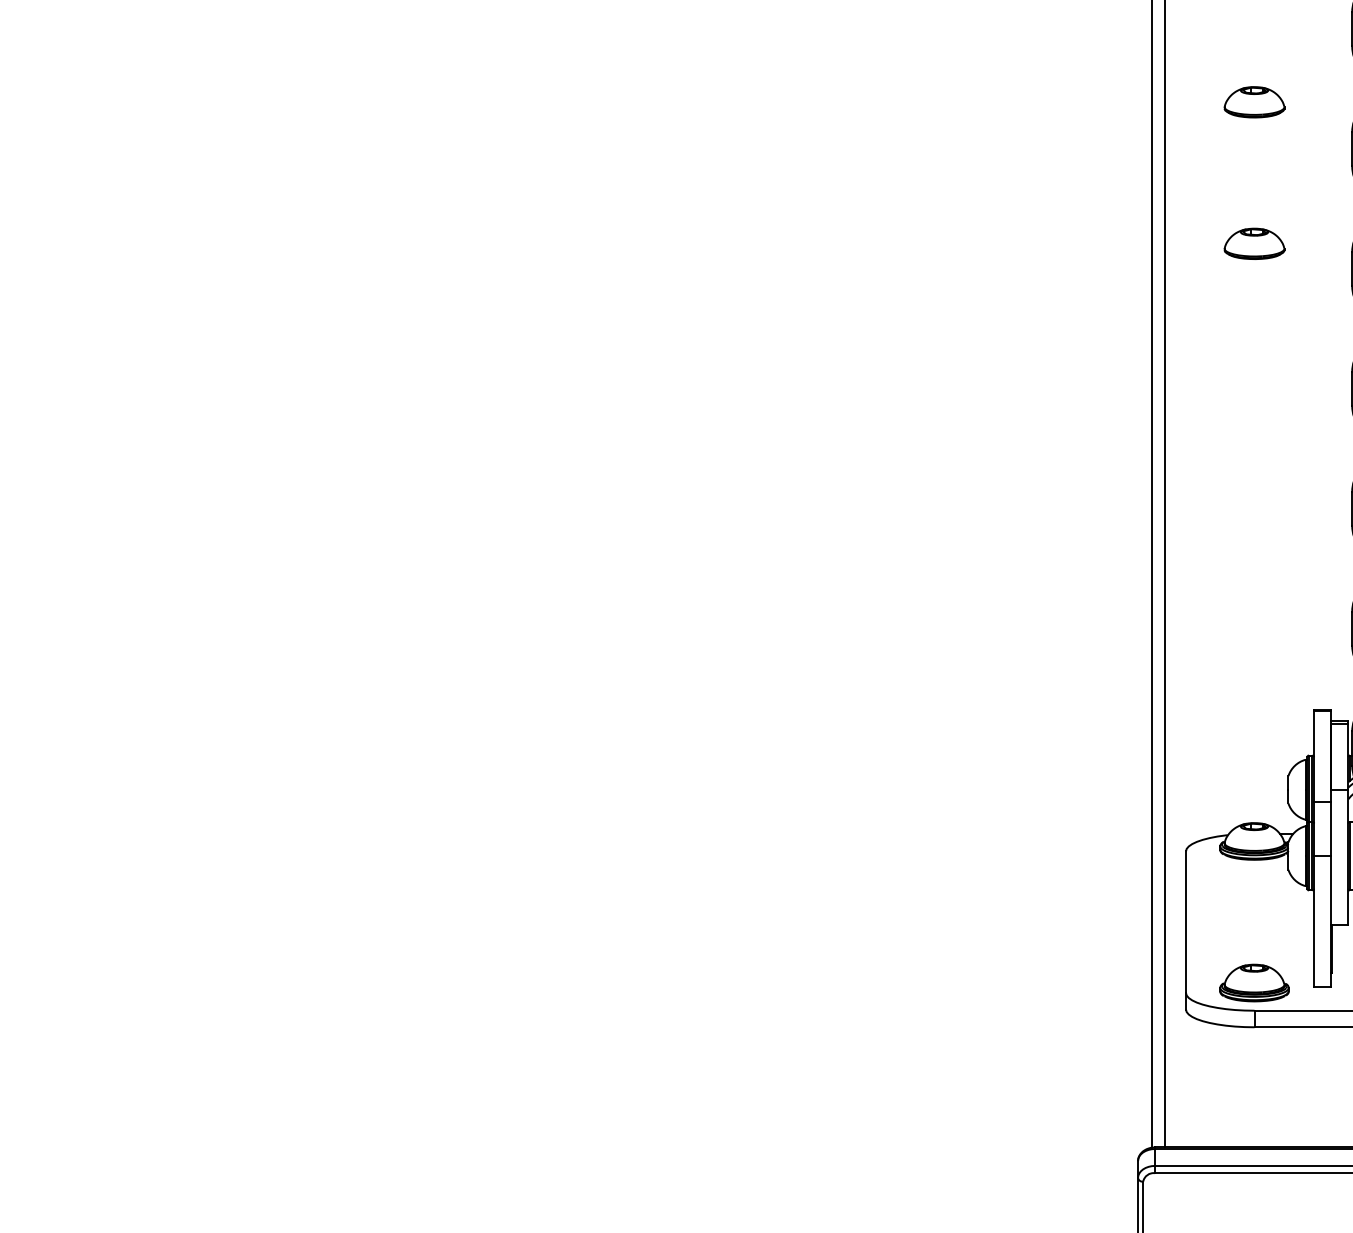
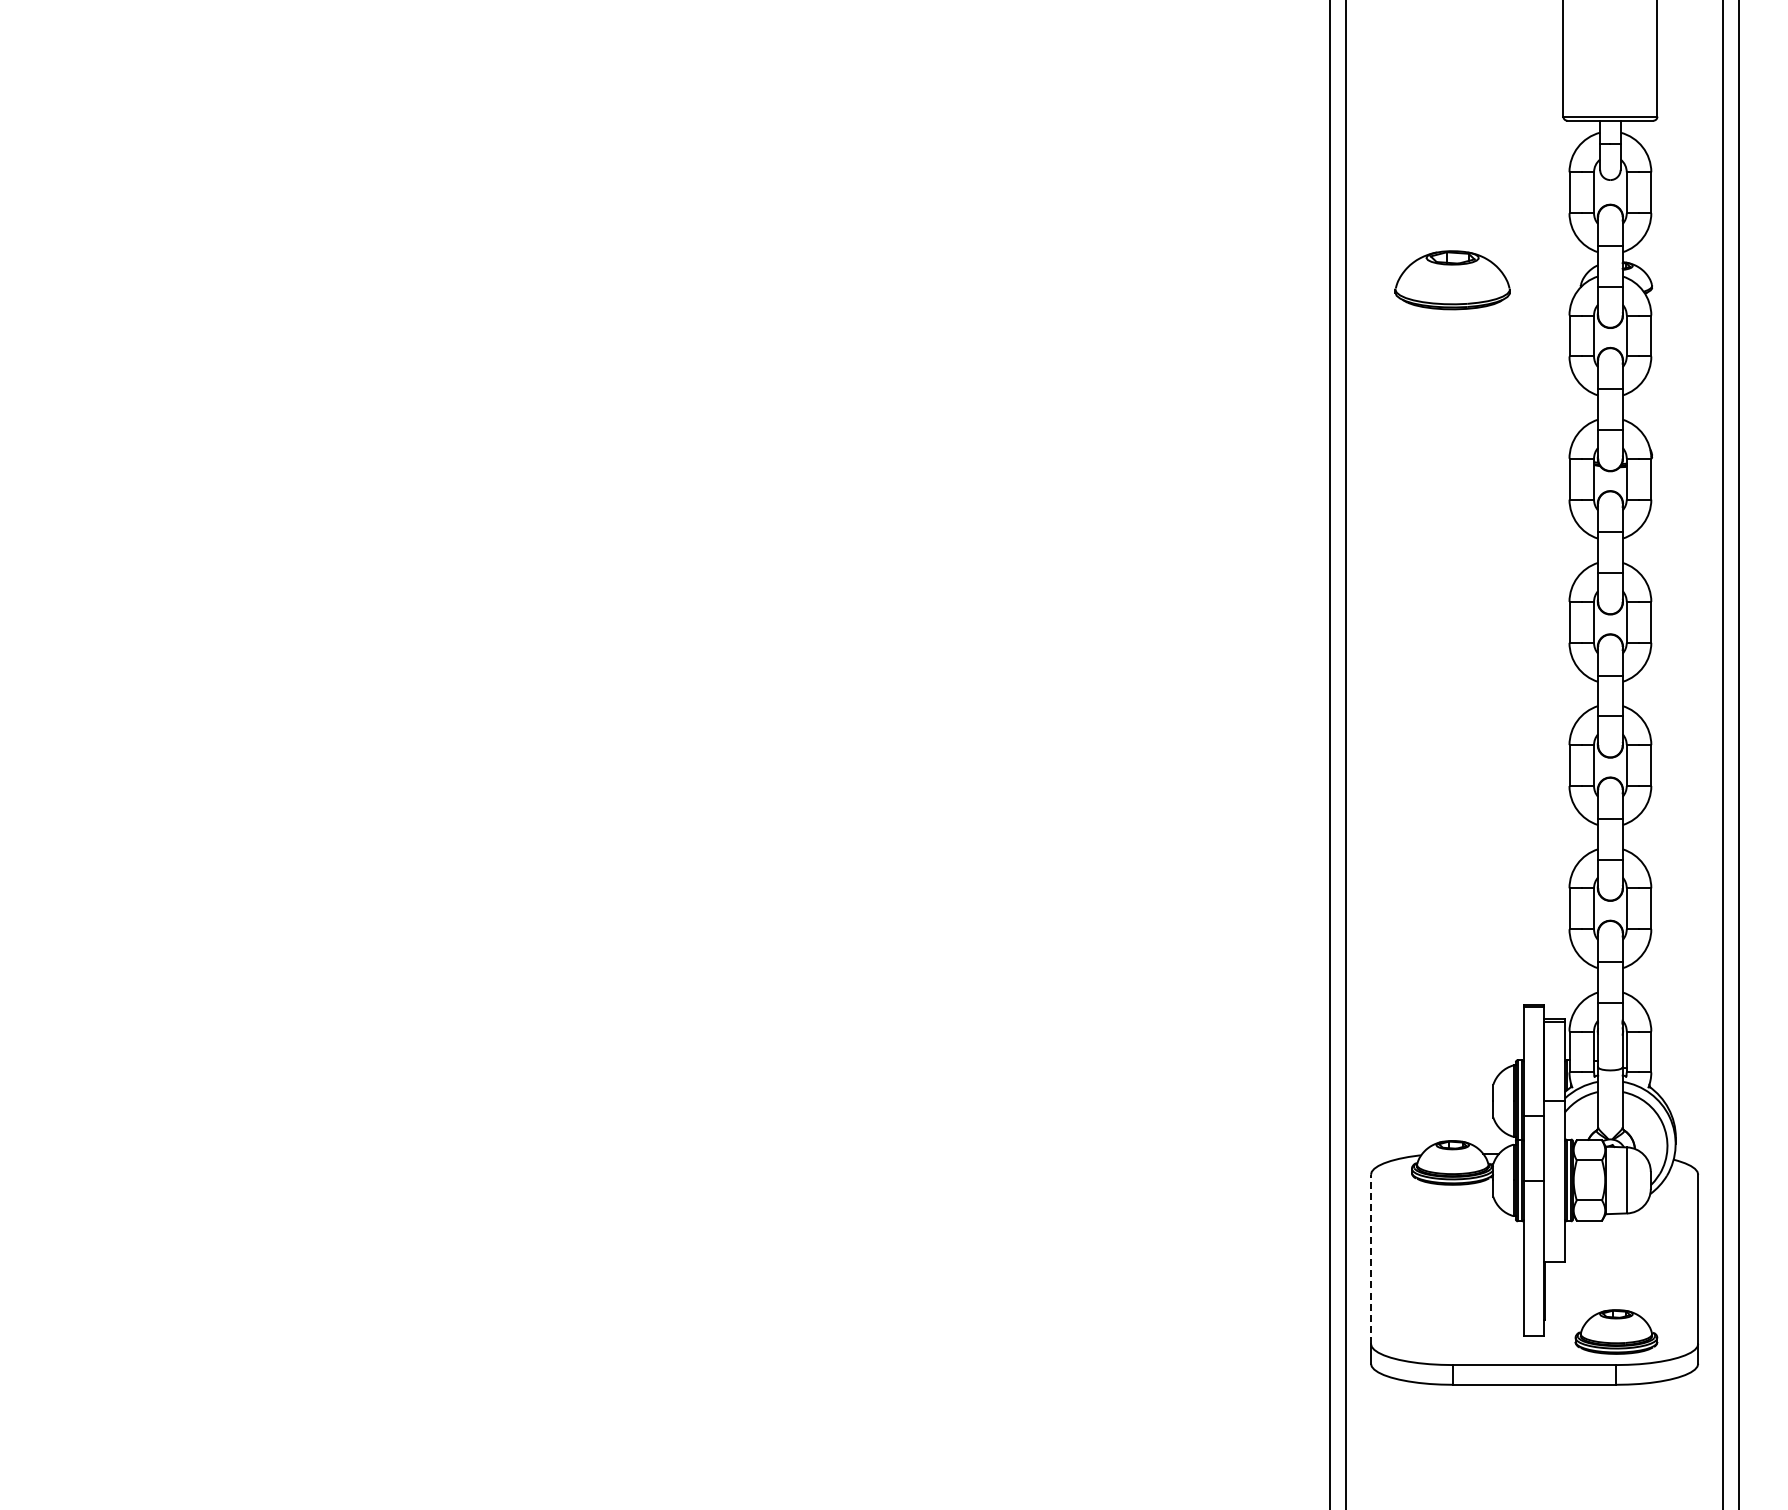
part: (1254, 101) -> (1452, 279), size x1.6
part: (1254, 244) -> (1452, 449), removed
line: (1185, 922) -> (1370, 1259), solid -> dashed
part: (1254, 982) -> (1452, 1331), removed

